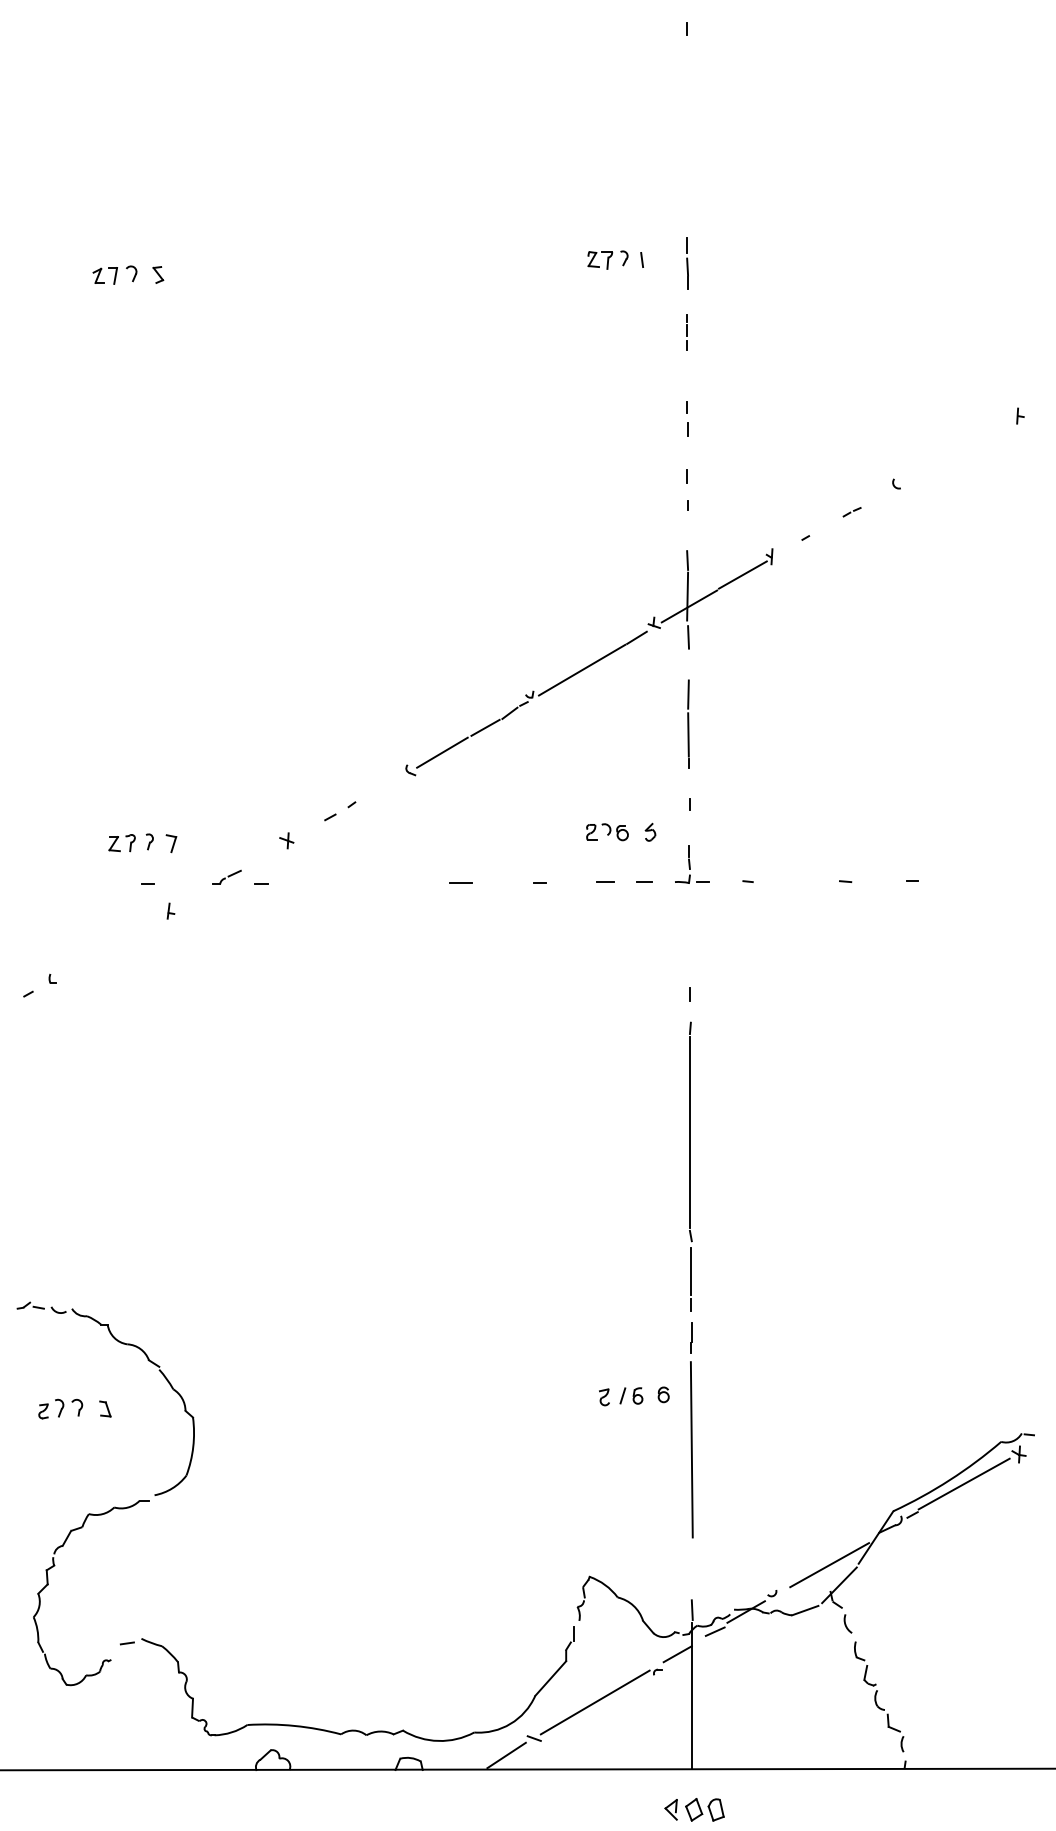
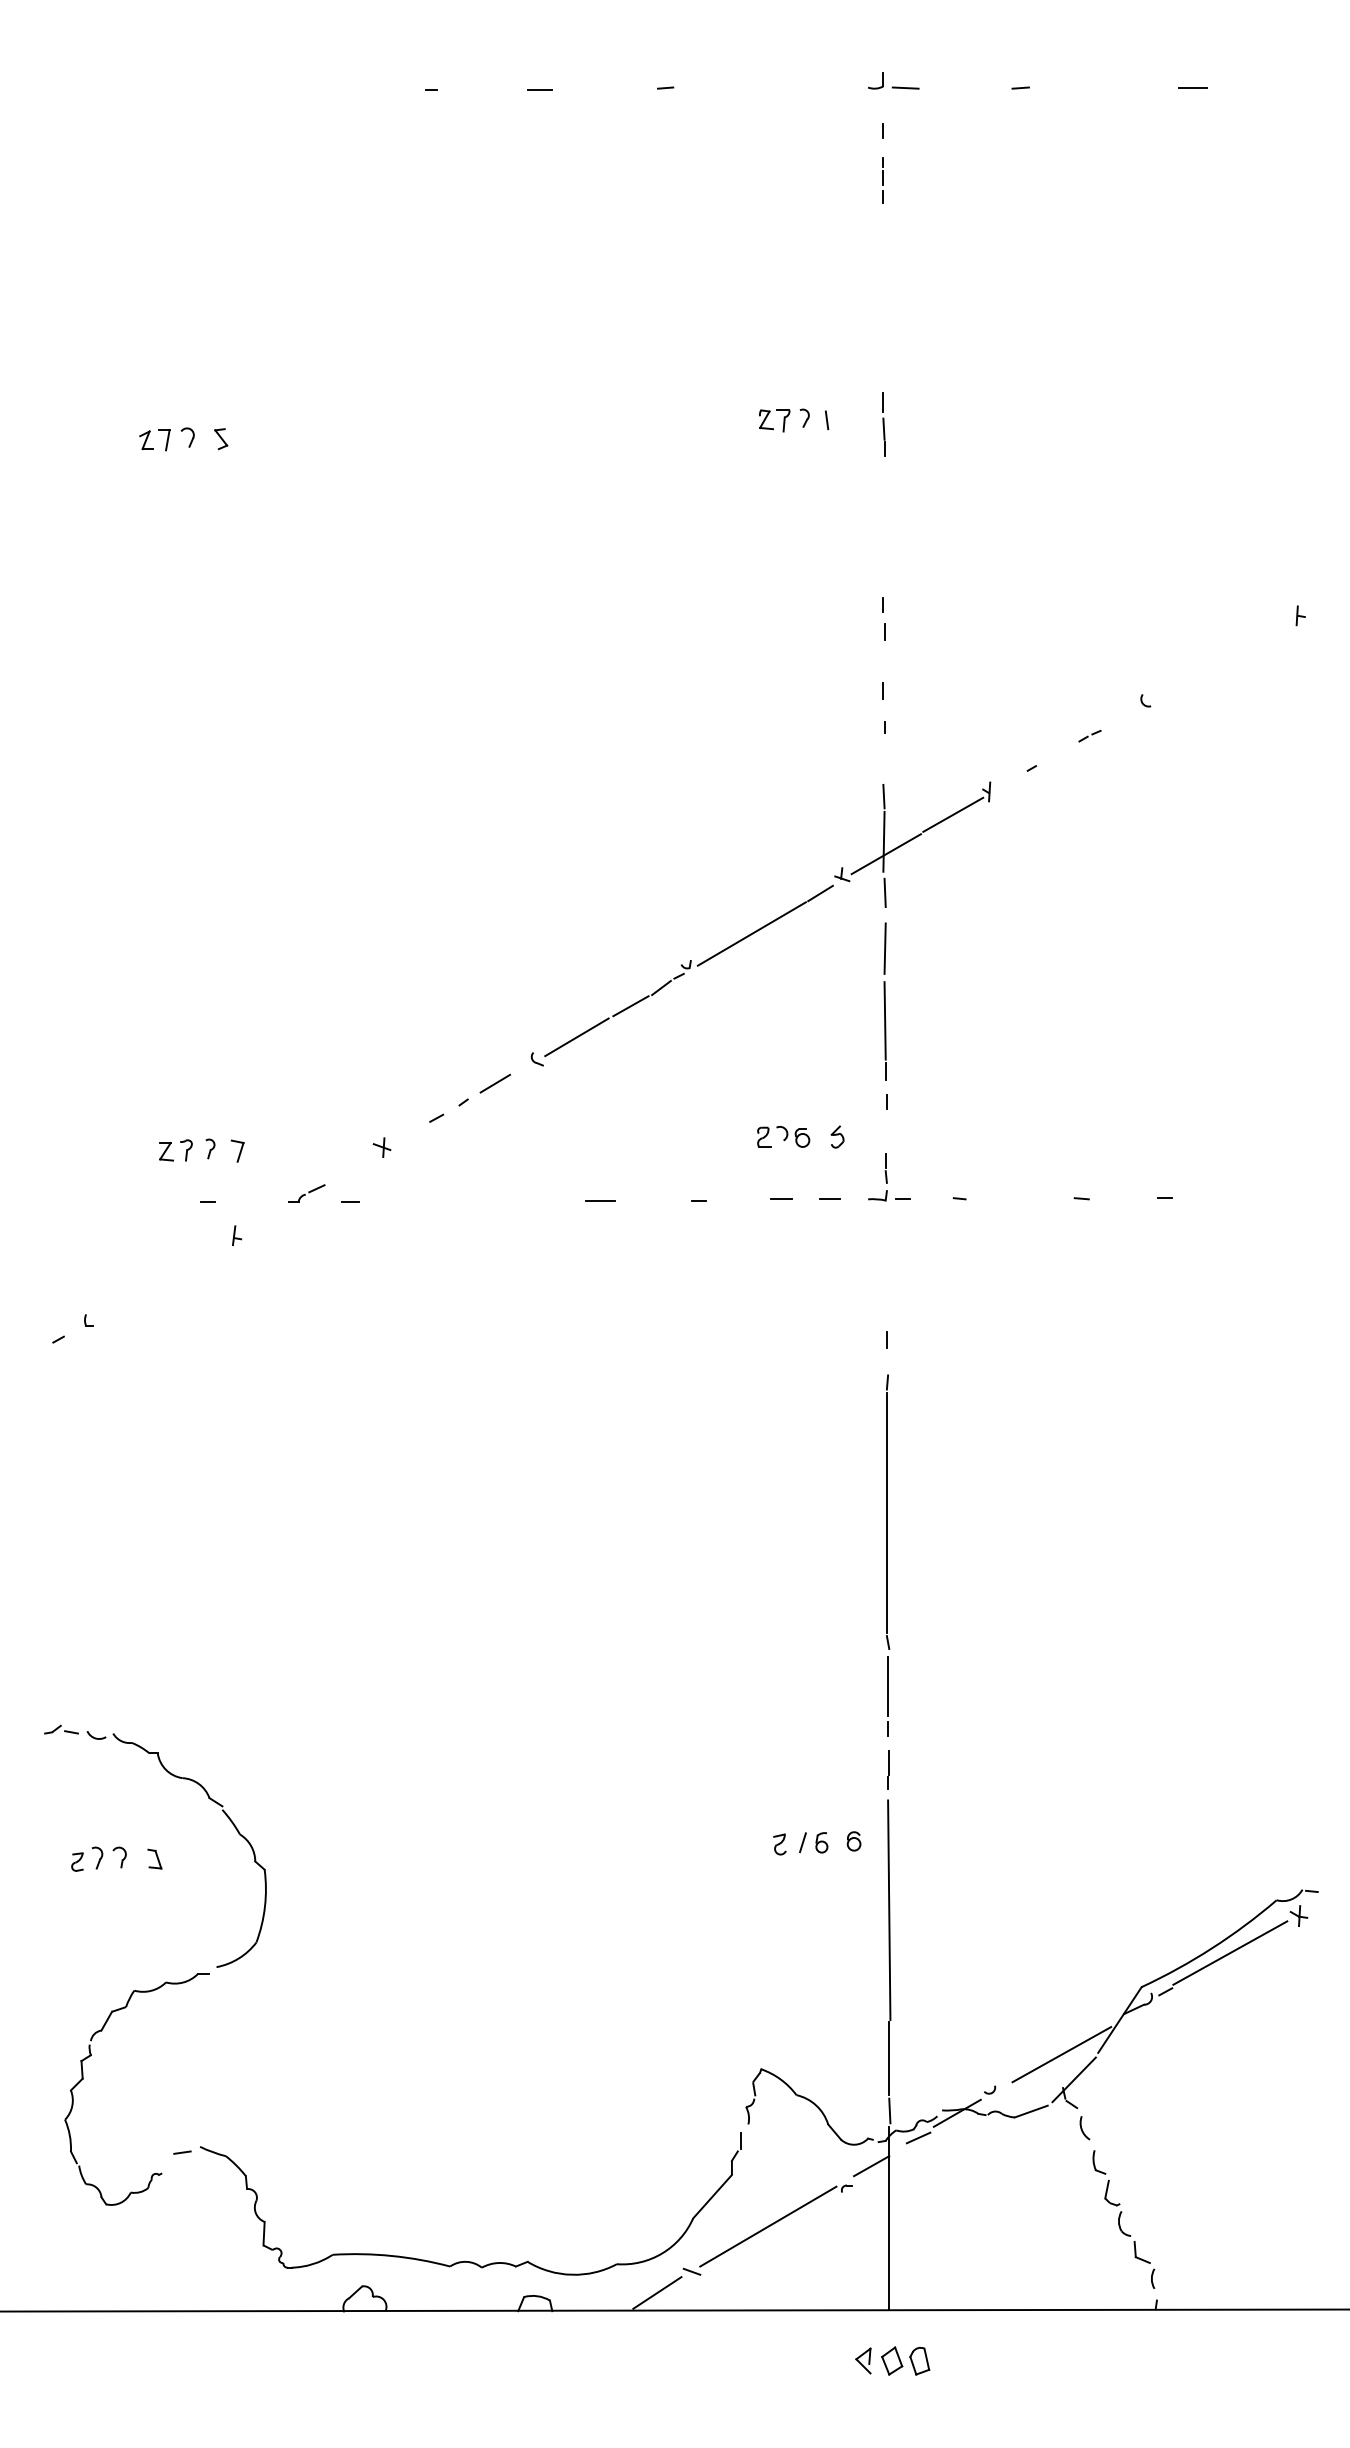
line: (686, 332) -> (882, 180), moved
part: (688, 724) -> (884, 1001), size x1.43
line: (377, 789) -> (495, 1083), added
line: (692, 1568) -> (889, 2058), added

